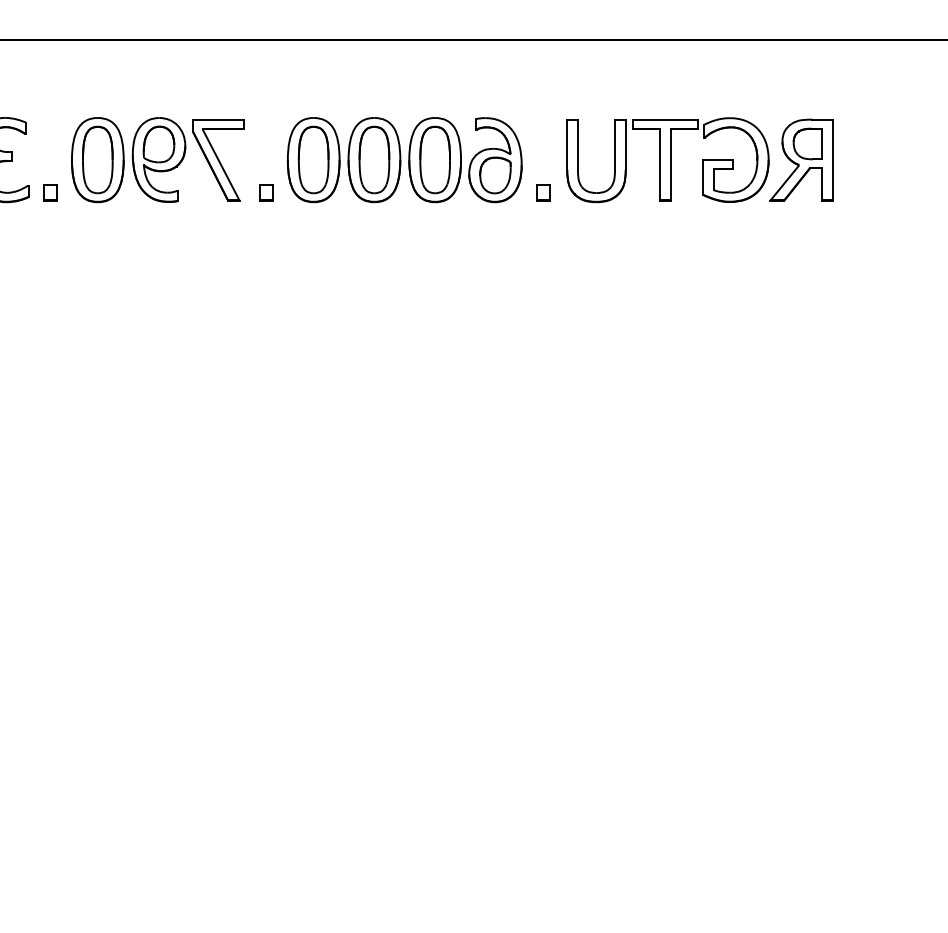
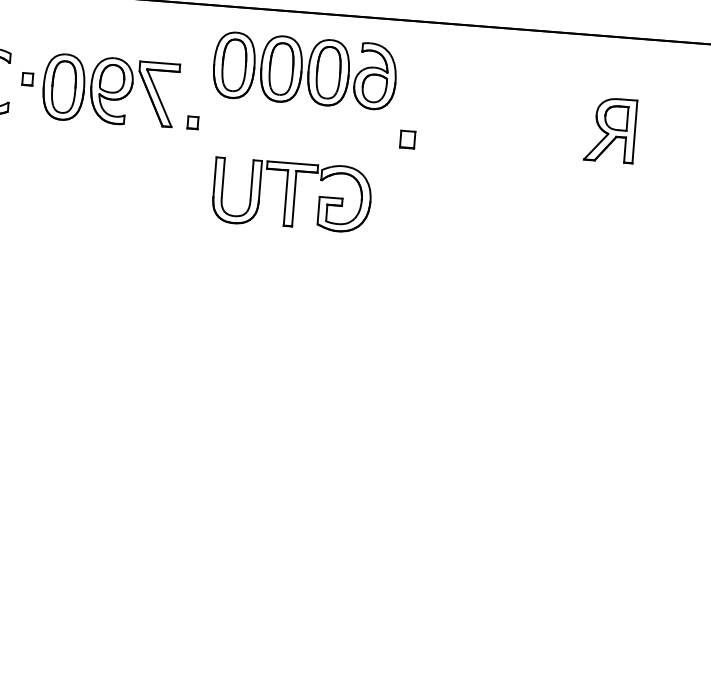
part: (404, 160) -> (304, 71), moved
part: (667, 160) -> (291, 195), moved
part: (50, 192) -> (27, 79), moved
part: (543, 192) -> (408, 139), size x1.4

